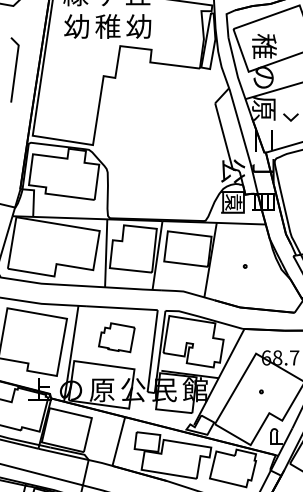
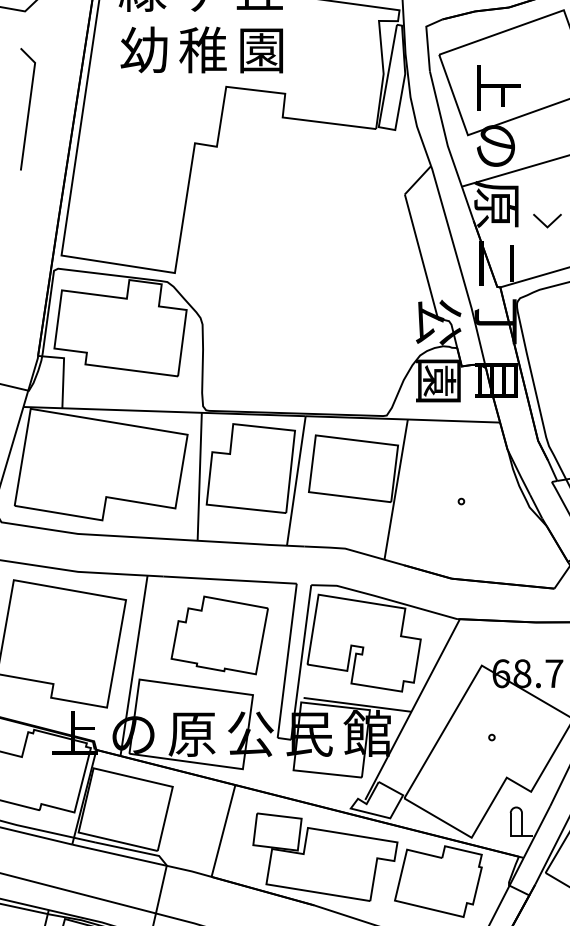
text: (138, 26) -> (260, 49), 幼 -> 園
text: (264, 46) -> (497, 87), 稚 -> 上
line: (14, 69) -> (27, 108), moved
part: (116, 337) -> (219, 635), size x1.43

